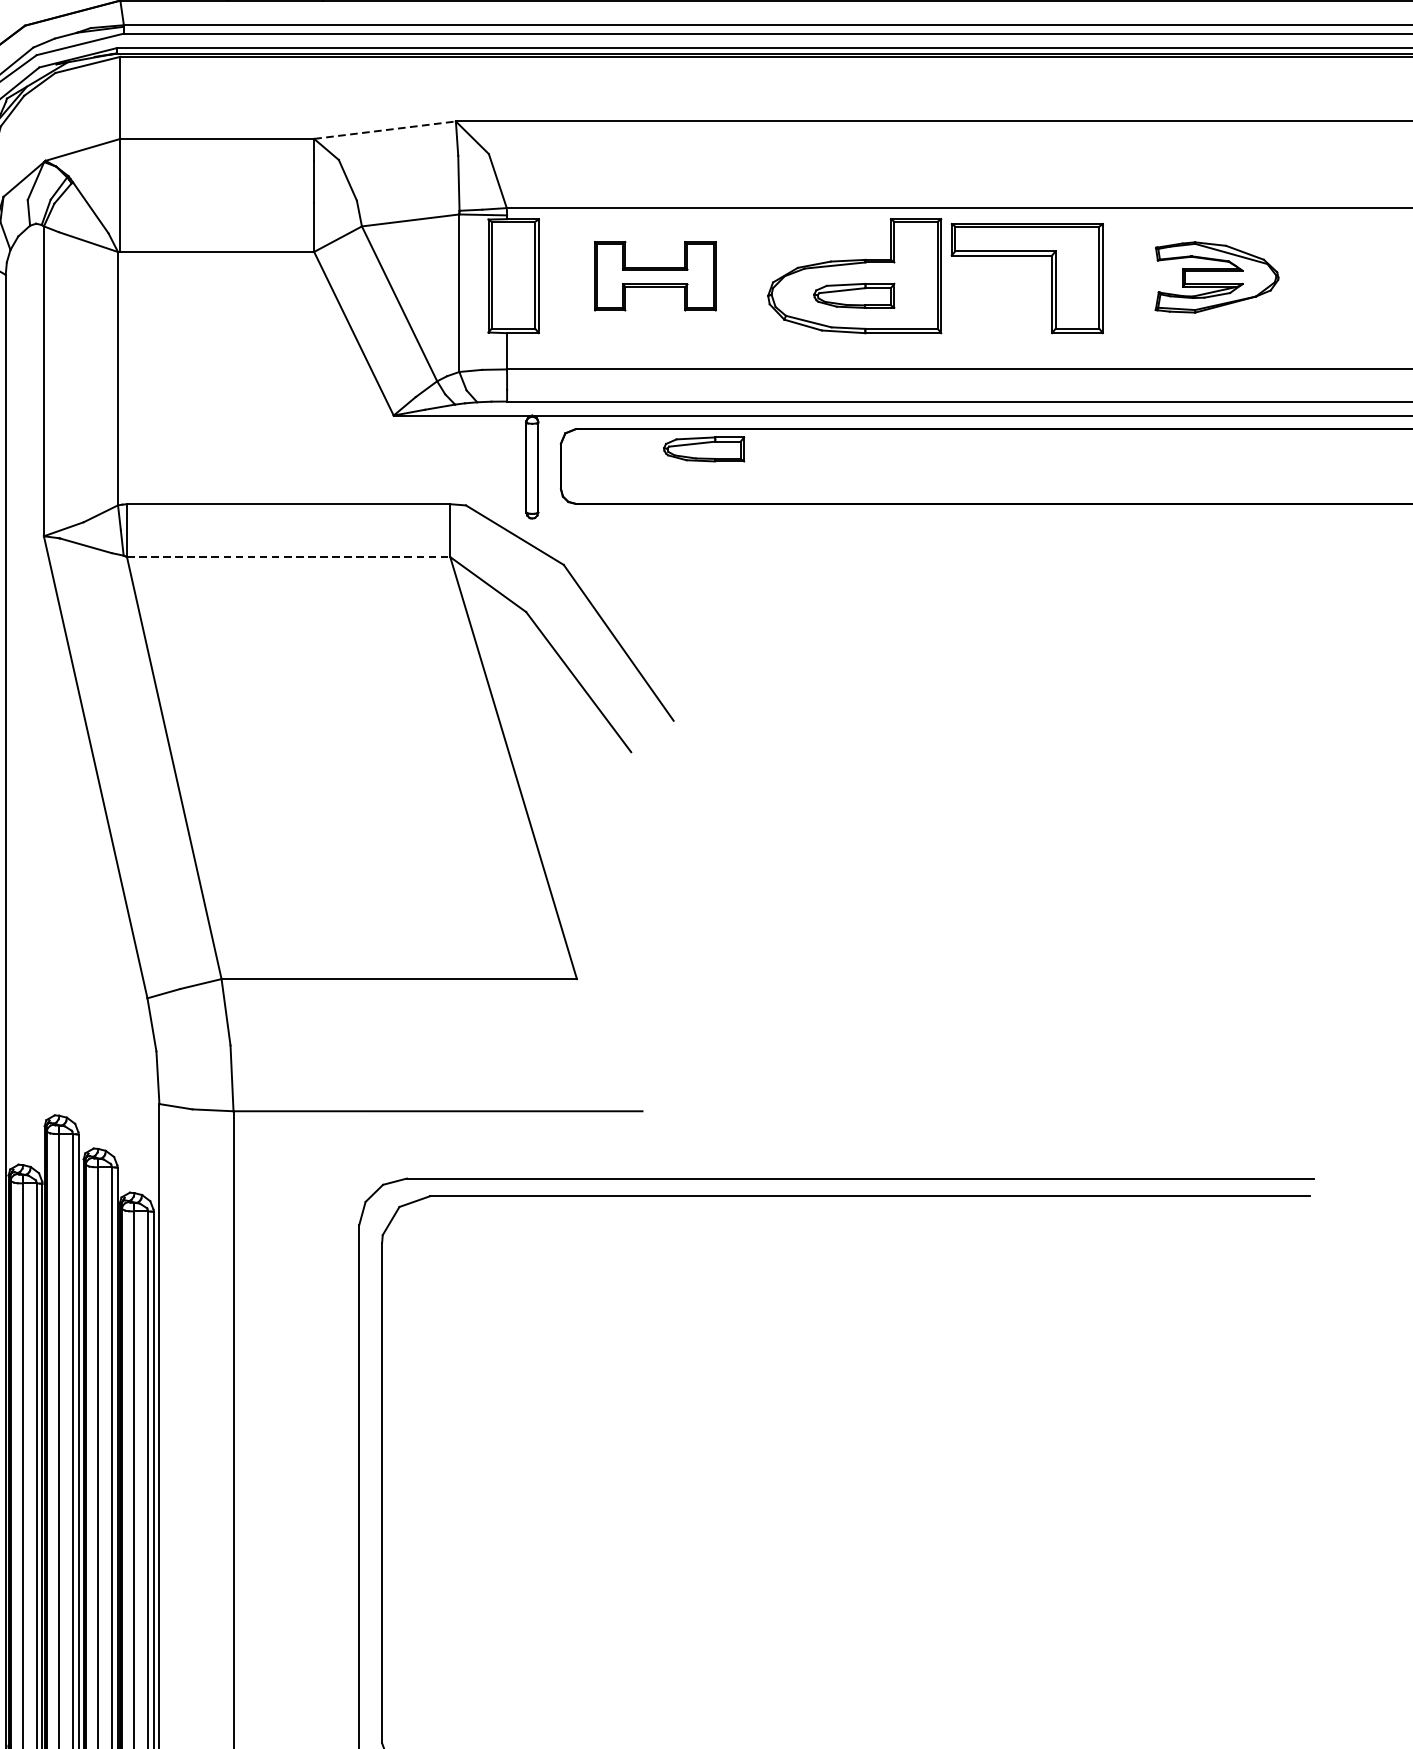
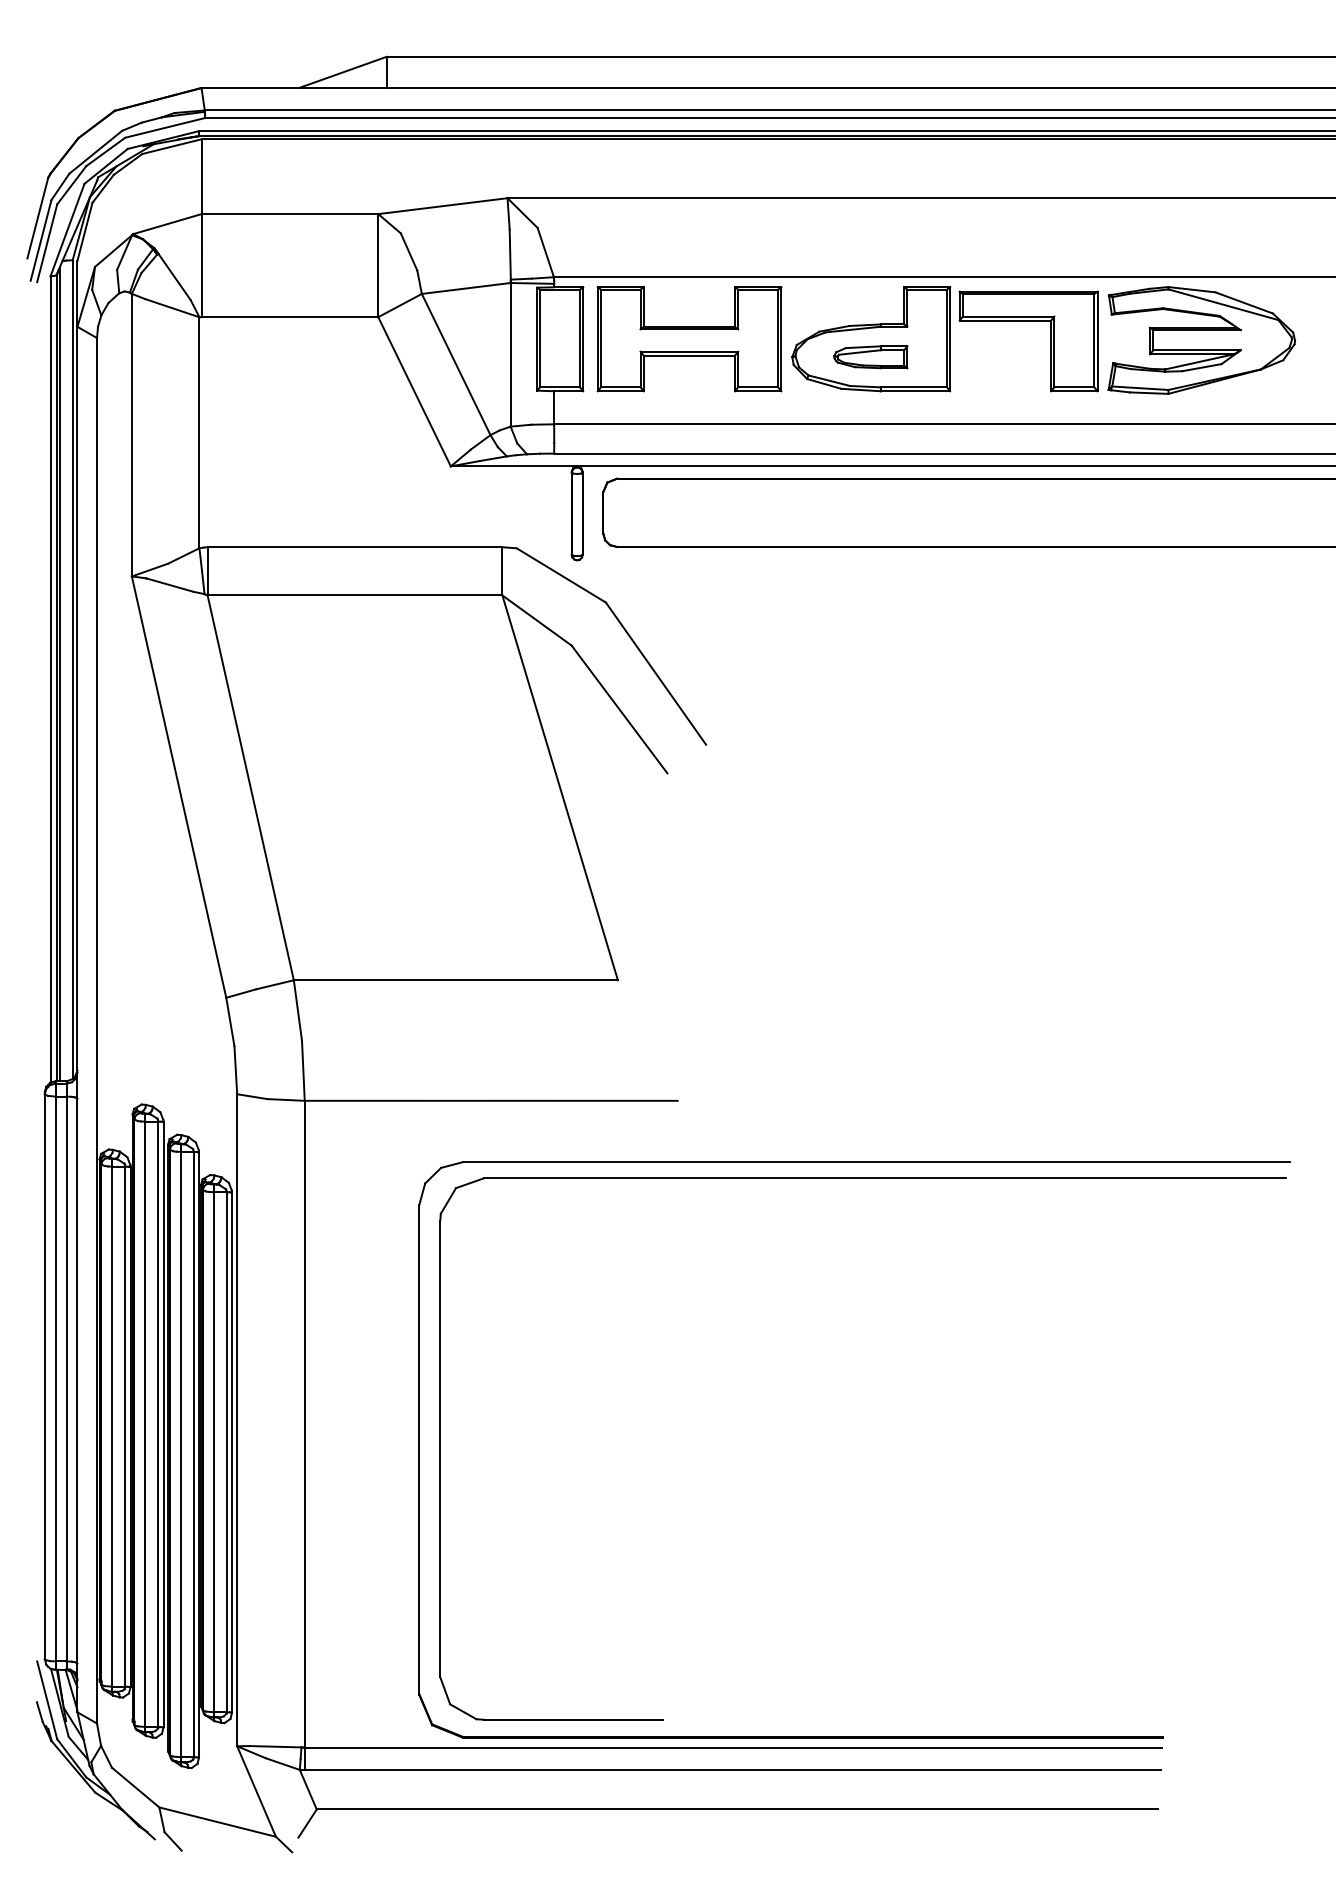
line: (385, 130) -> (443, 206), dashed -> solid
part: (655, 276) -> (689, 339), size x1.67
part: (1216, 277) -> (1201, 340), size x1.67
part: (703, 449) -> (733, 497), removed
line: (289, 557) -> (355, 595), dashed -> solid

